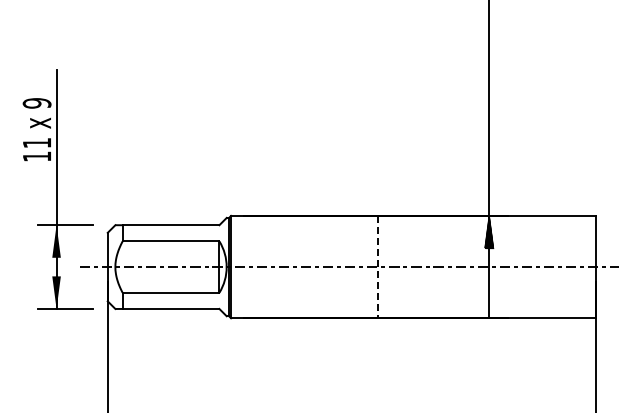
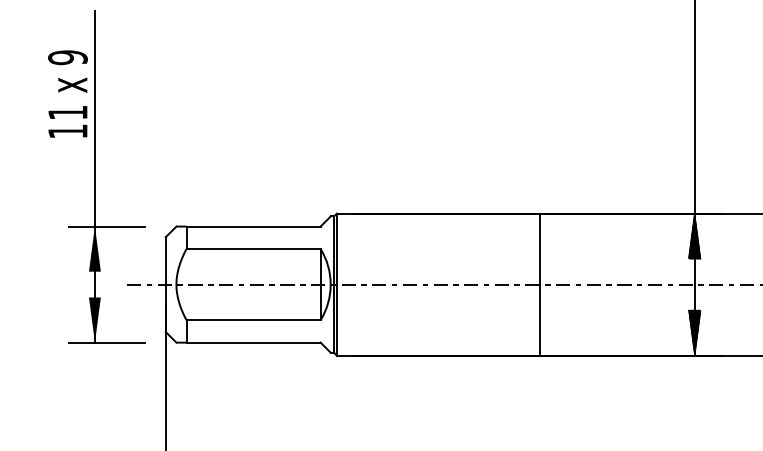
line: (377, 267) -> (539, 285), dashed -> solid
hatch: (489, 301) -> (694, 332), added

